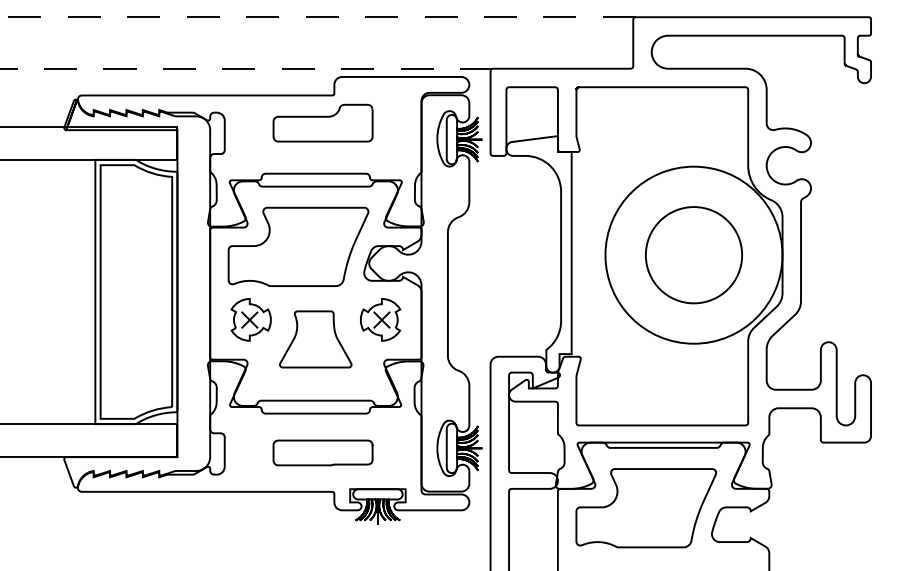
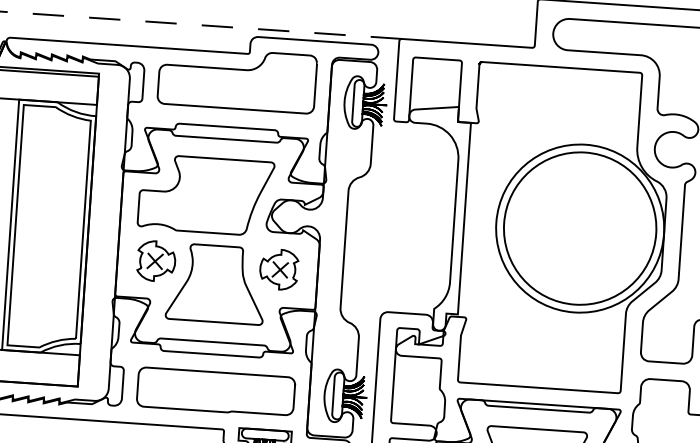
part: (322, 122) -> (236, 78), size x1.67
circle: (693, 254) -> (579, 227), size x1.67
part: (315, 339) -> (216, 284), size x1.43
part: (322, 452) -> (215, 391), size x1.67

